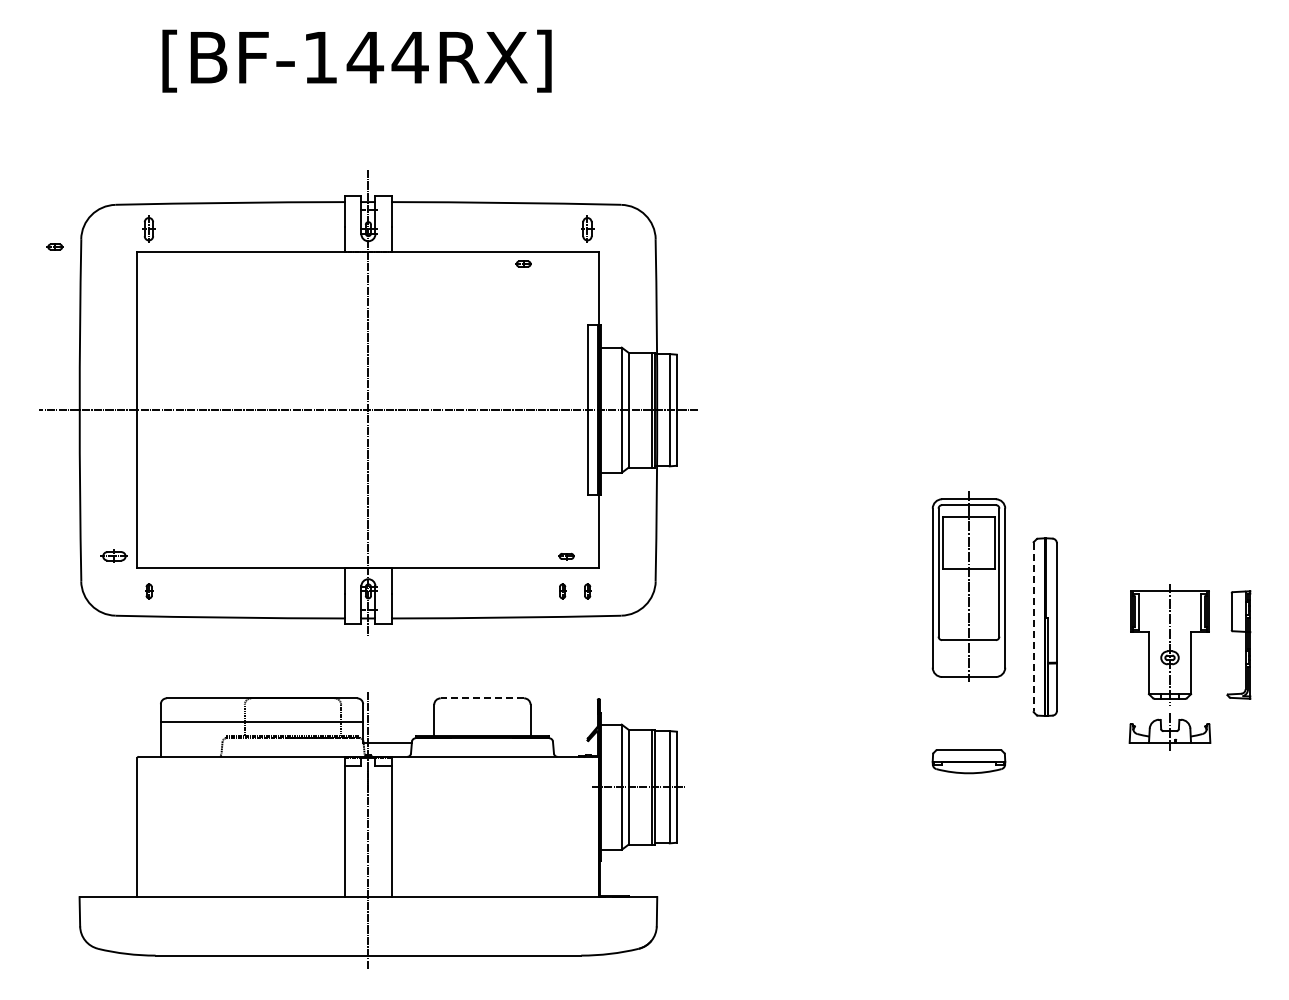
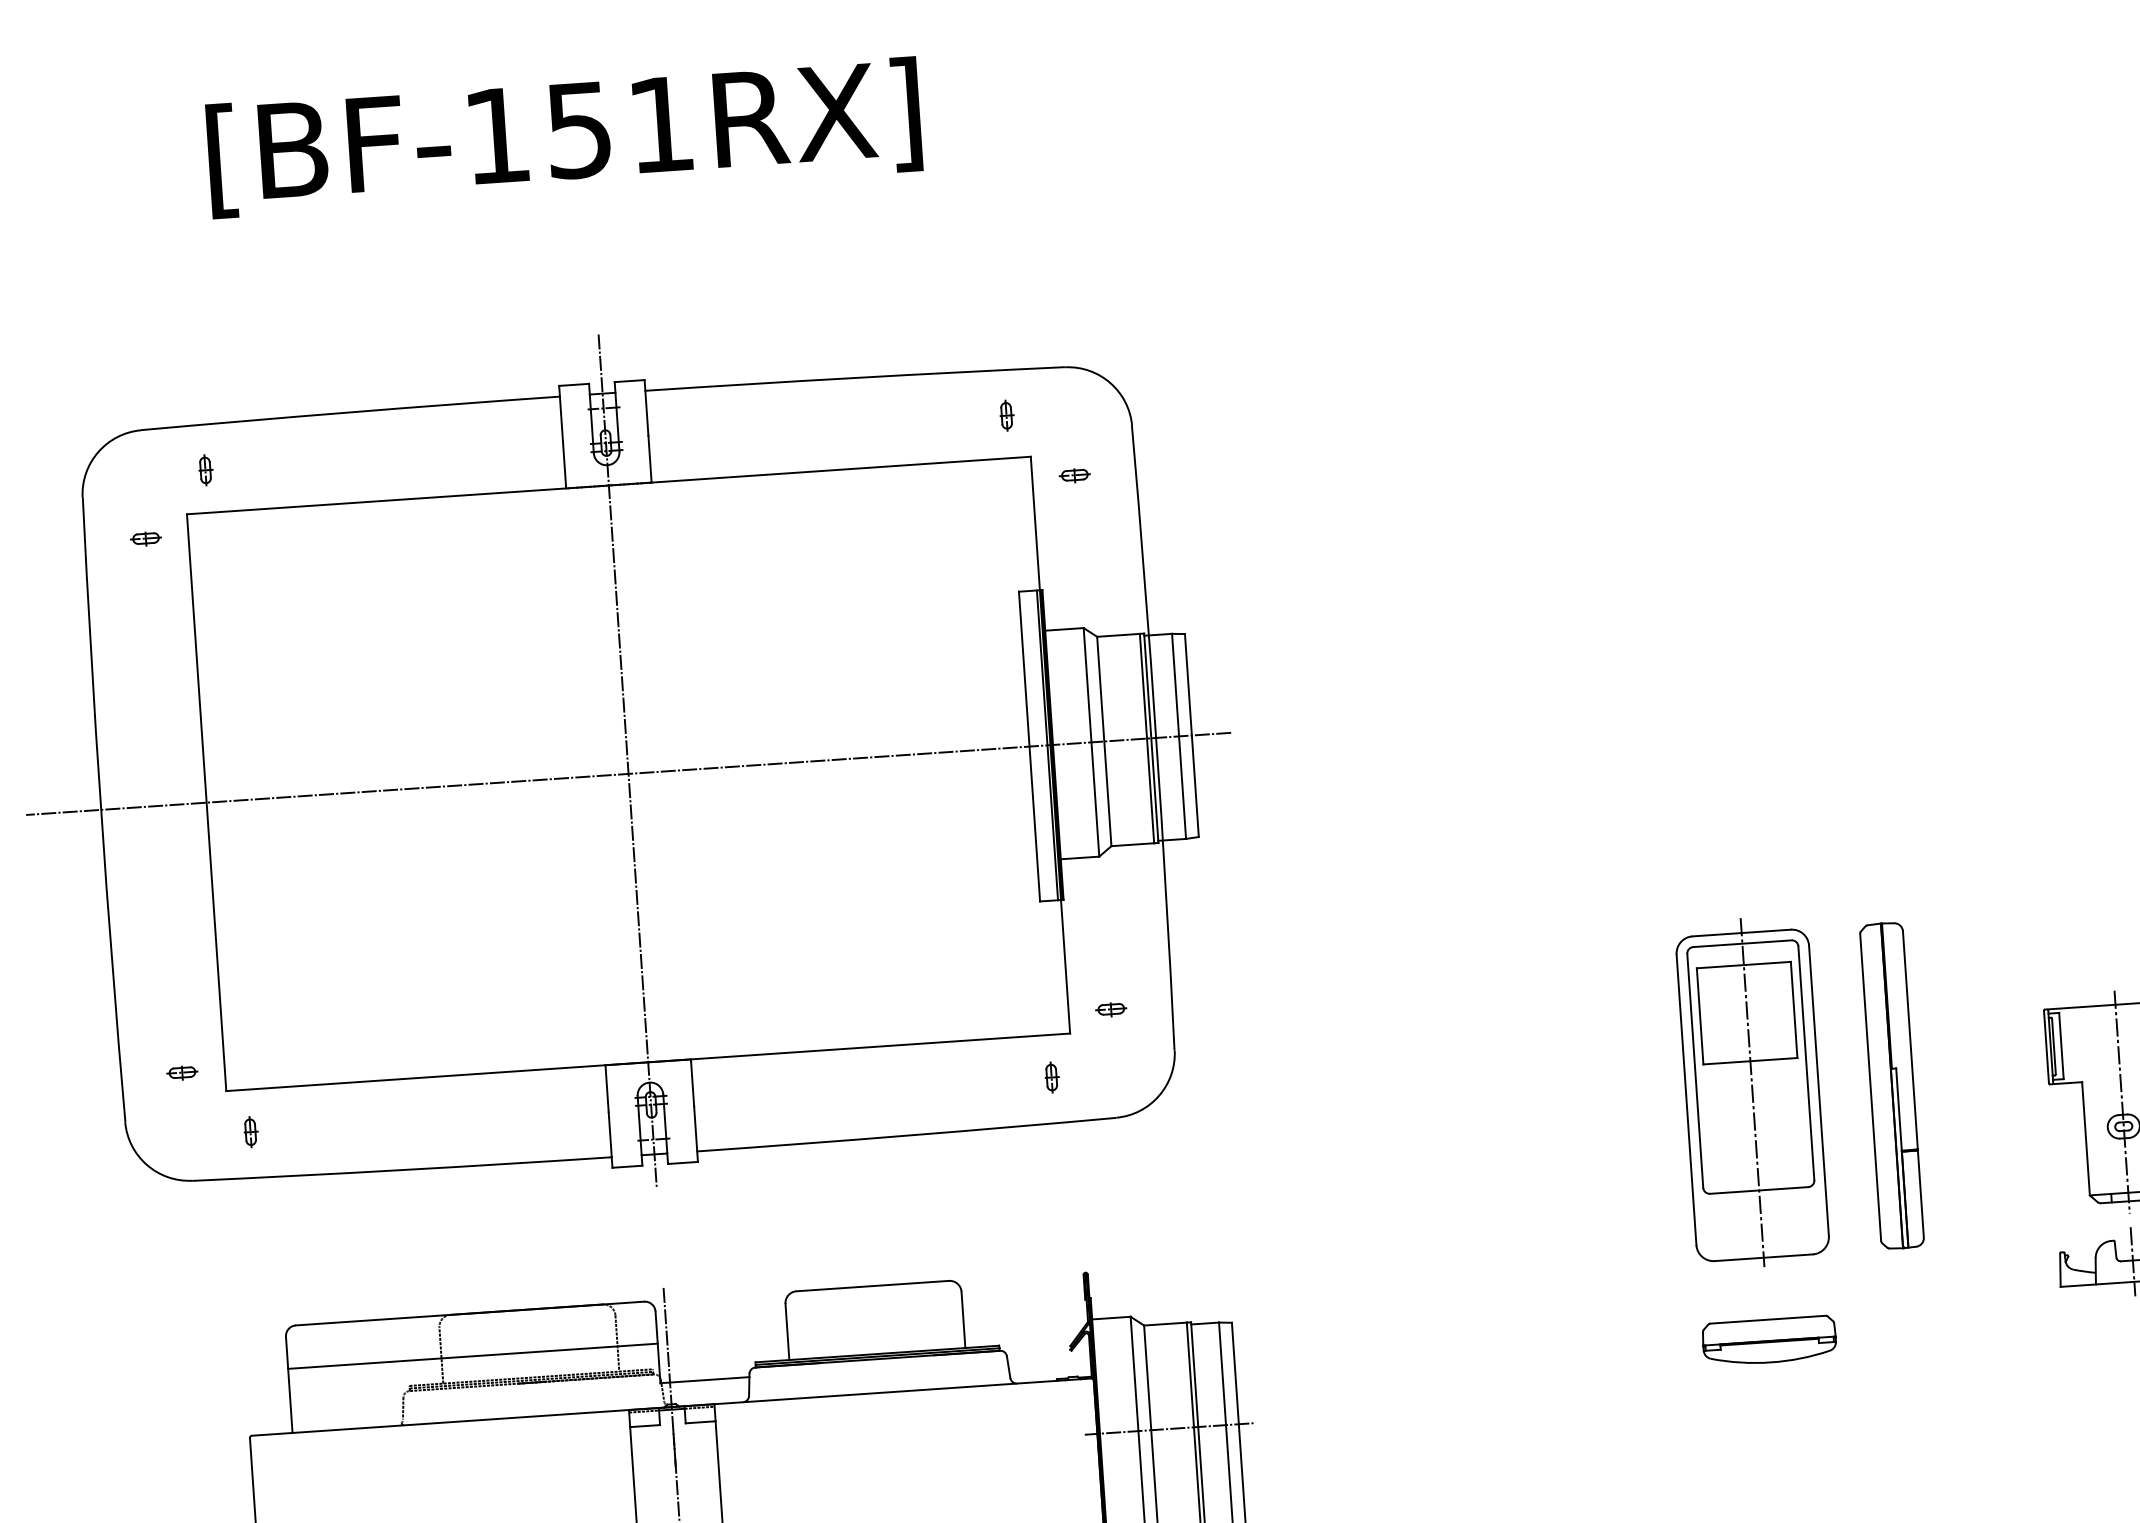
text: (387, 58) -> (619, 129), [BF-144RX] -> [BF-151RX]
part: (149, 228) -> (205, 469), size x0.62
part: (587, 228) -> (1006, 414), size x0.62
part: (54, 246) -> (144, 537), moved
part: (523, 263) -> (1074, 474), moved
part: (113, 556) -> (181, 1072), size x0.62
part: (566, 556) -> (1110, 1009), moved
part: (968, 586) -> (1751, 1092), moved
part: (562, 591) -> (1005, 1080), removed
line: (1033, 627) -> (1870, 1088), dashed -> solid
line: (482, 698) -> (872, 1286), dashed -> solid

